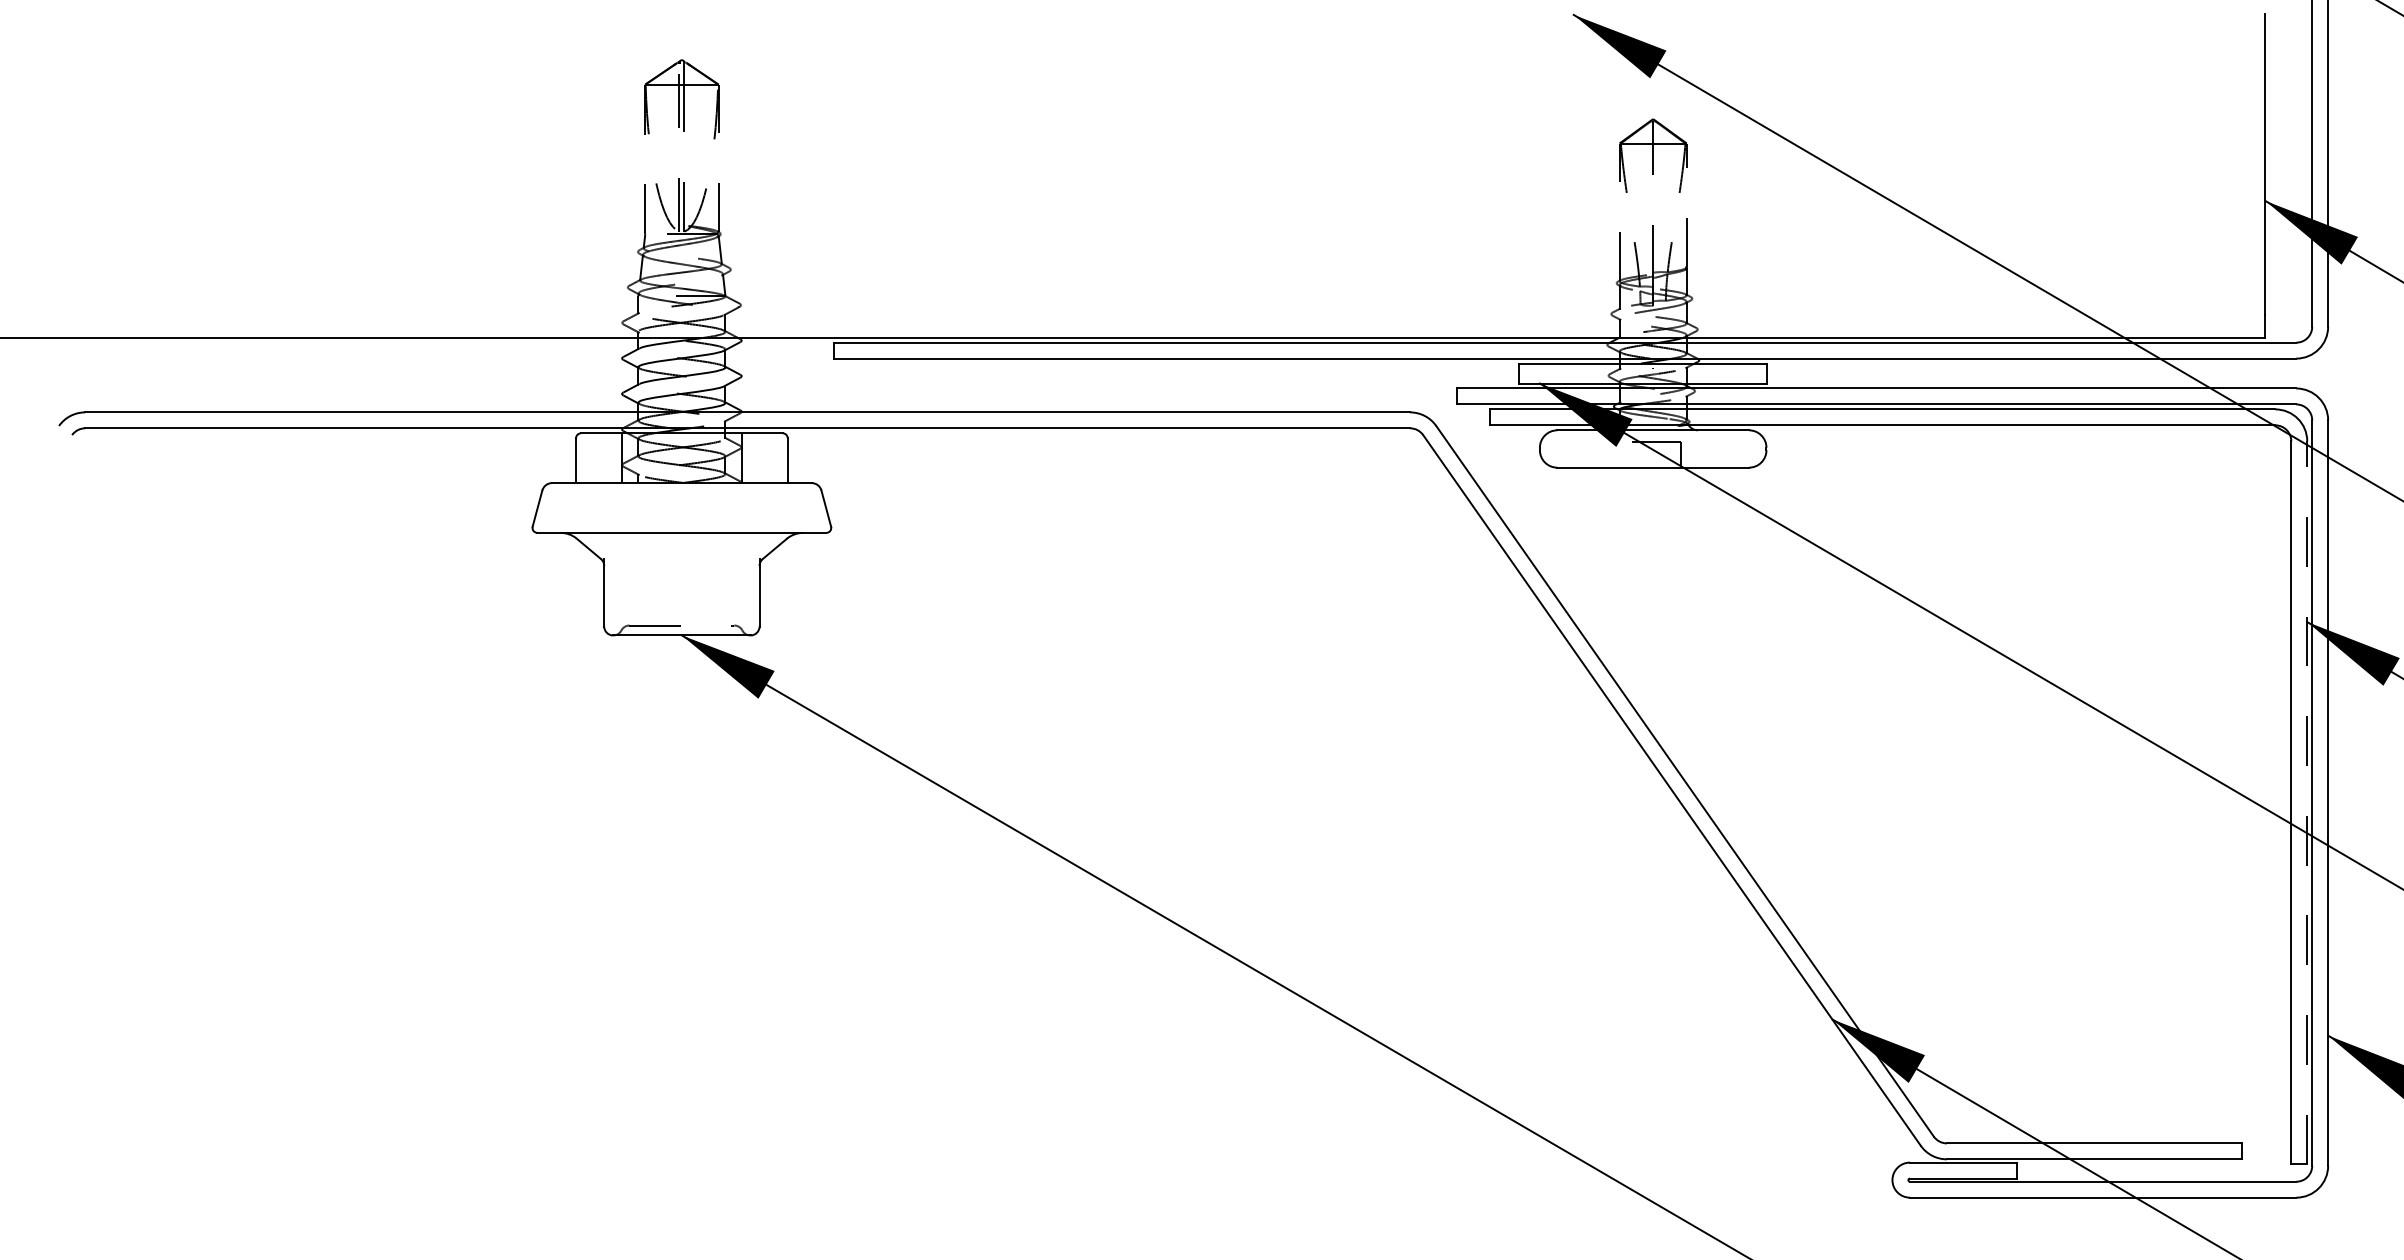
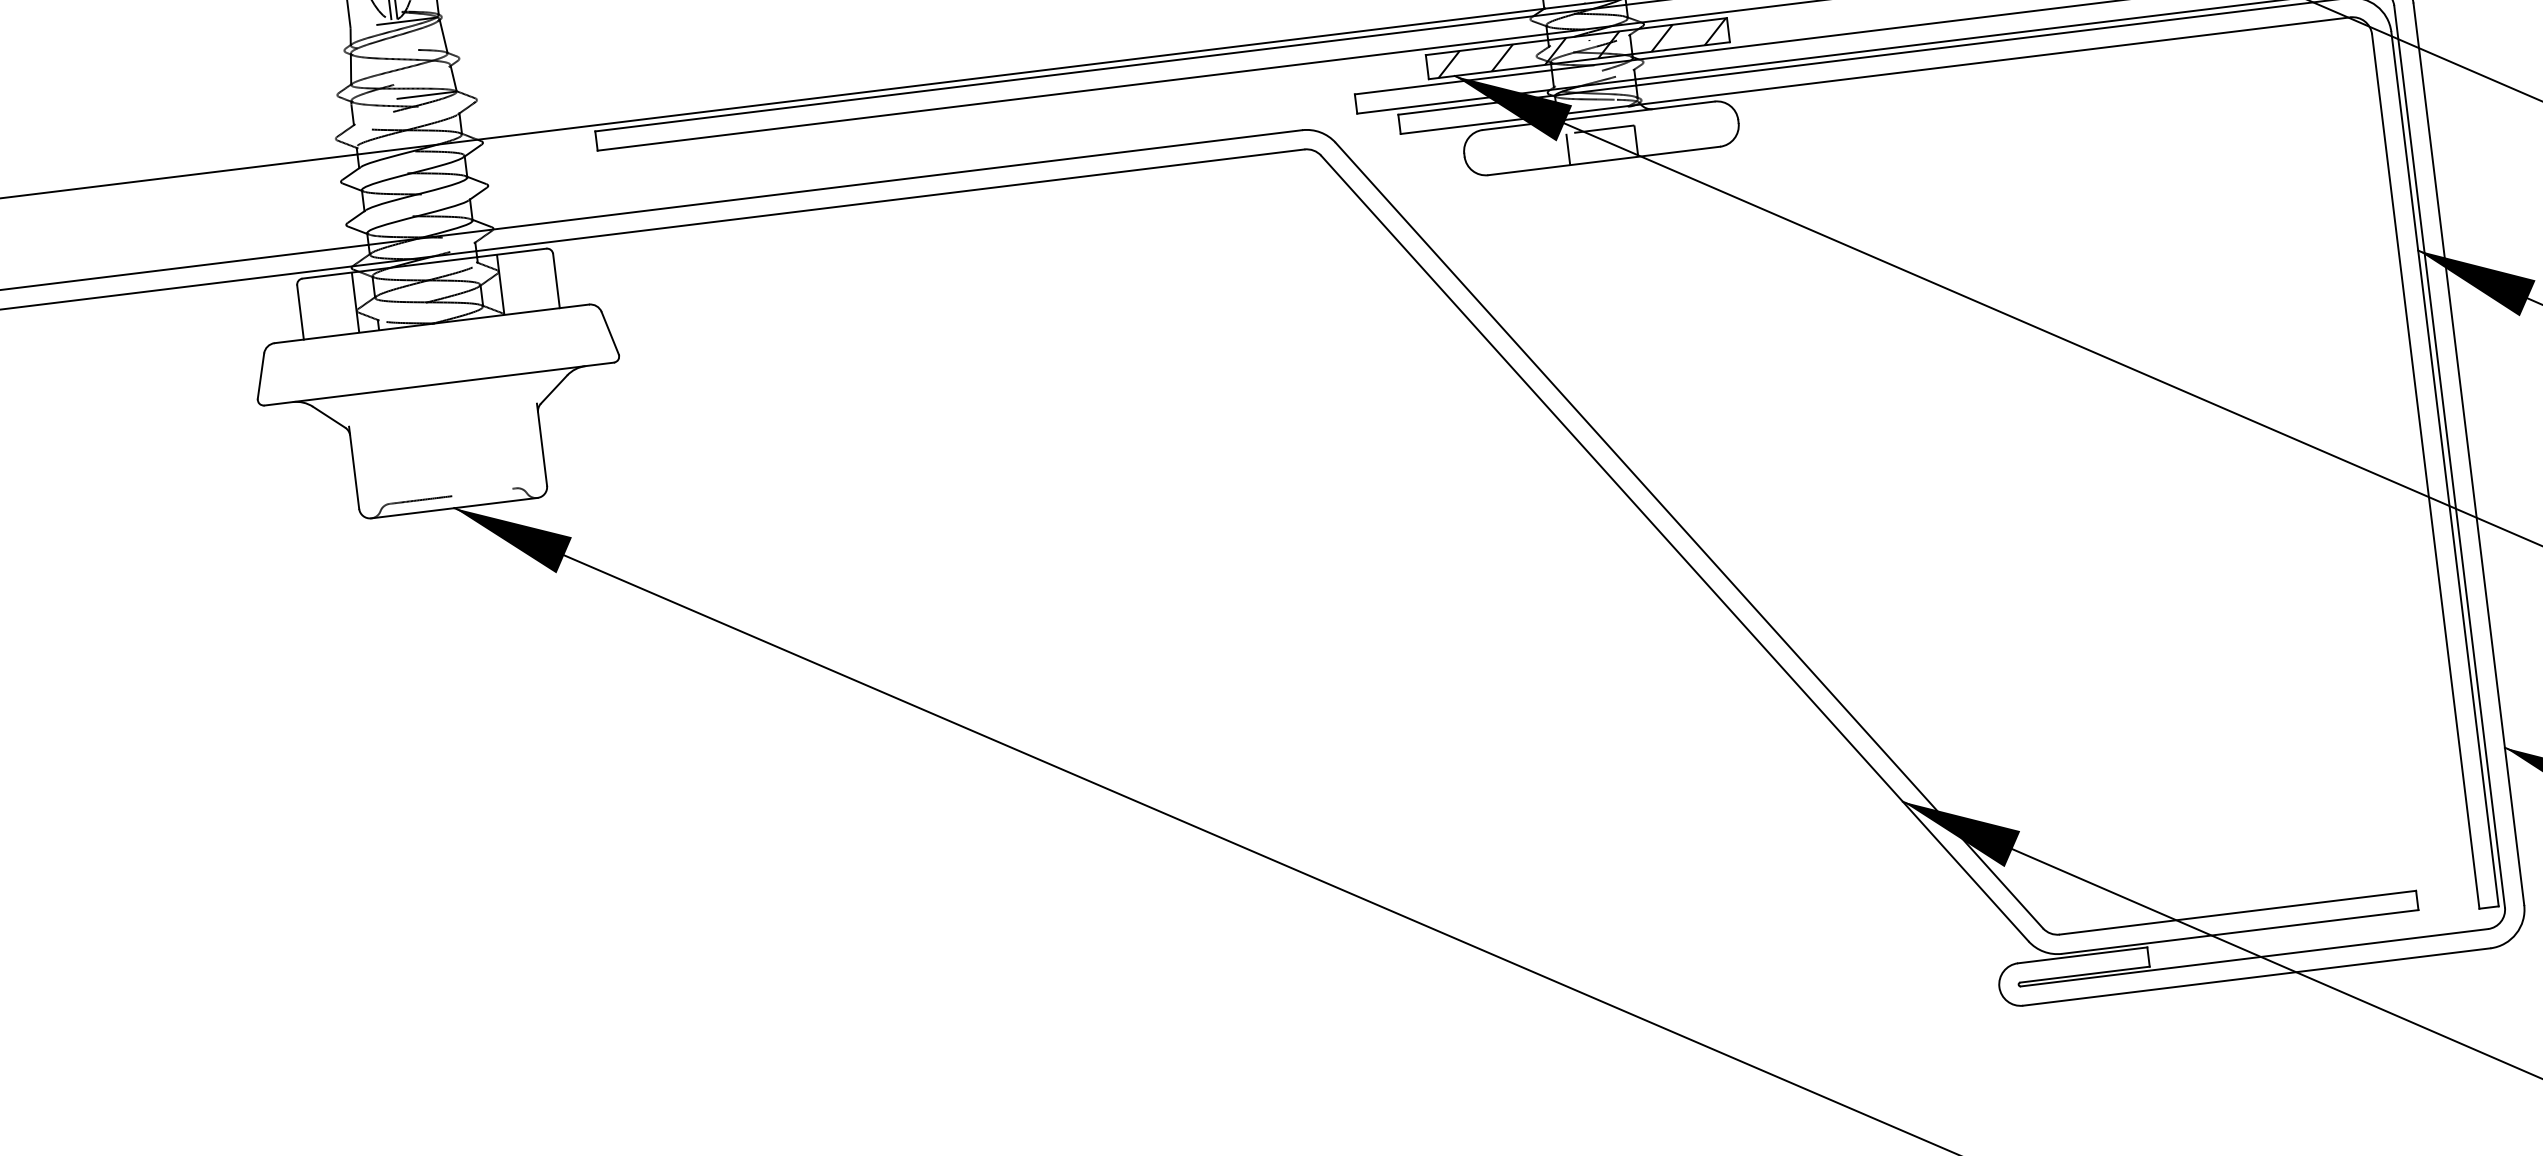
hatch: (1646, 373) -> (1582, 48), added
line: (1625, 454) -> (1568, 149), added
line: (2307, 802) -> (2445, 468), dashed -> solid

